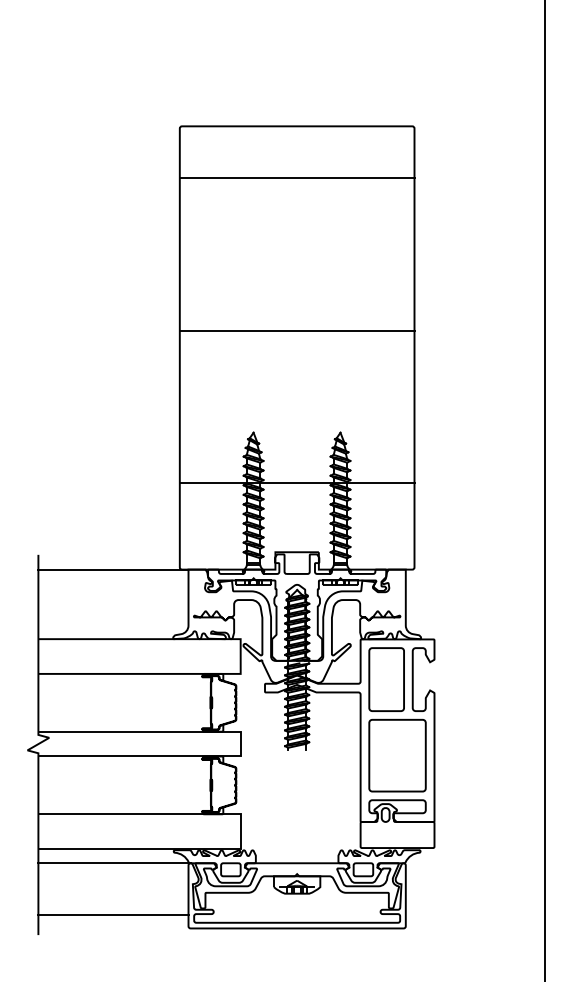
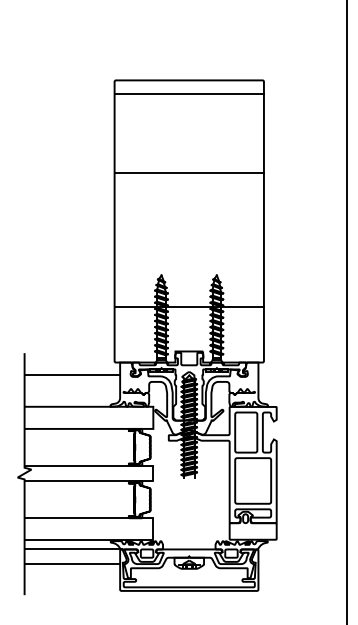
line: (295, 178) -> (188, 93), moved
line: (295, 330) -> (188, 173), moved
line: (113, 569) -> (72, 374), moved
line: (113, 915) -> (72, 563), moved

